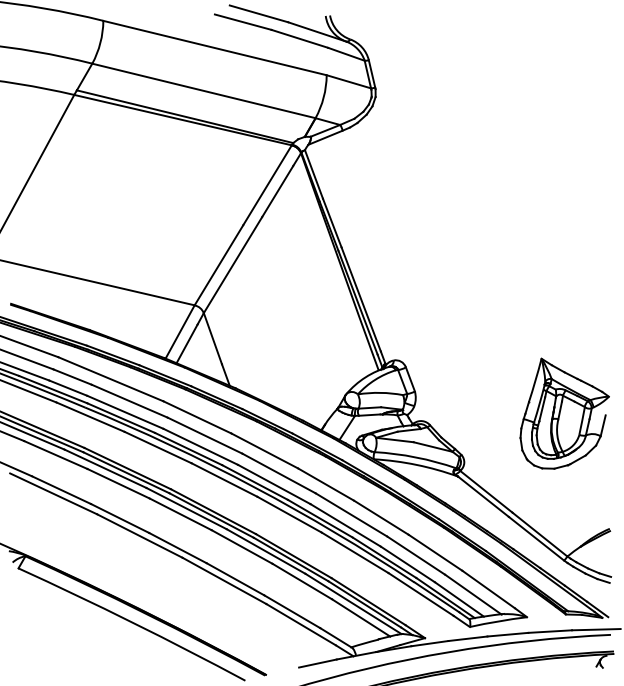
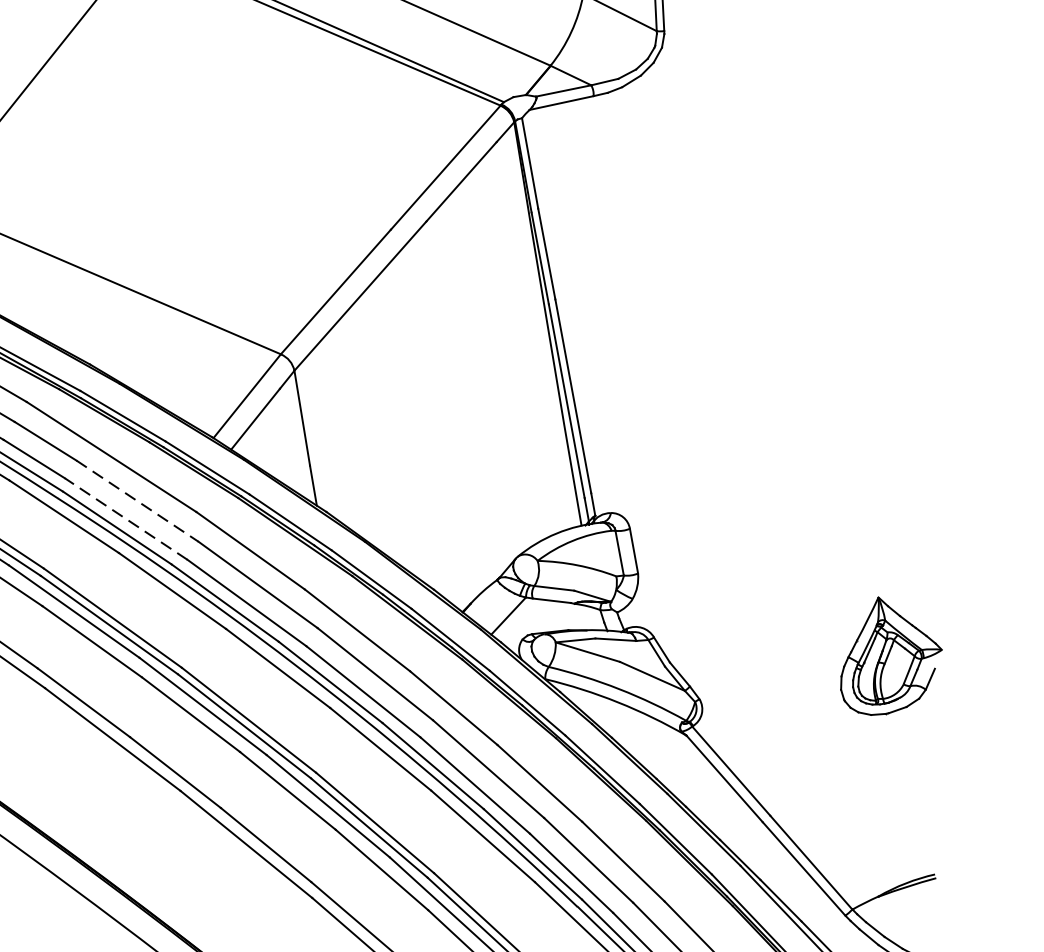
line: (130, 401) -> (138, 501), solid -> dashed
line: (125, 412) -> (126, 519), solid -> dashed
part: (564, 413) -> (892, 659), size x0.6

